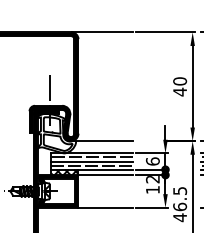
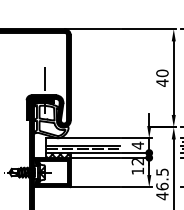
line: (101, 141) -> (91, 127), removed
line: (91, 157) -> (82, 141), removed
text: (152, 161) -> (137, 145), 6 -> 4

